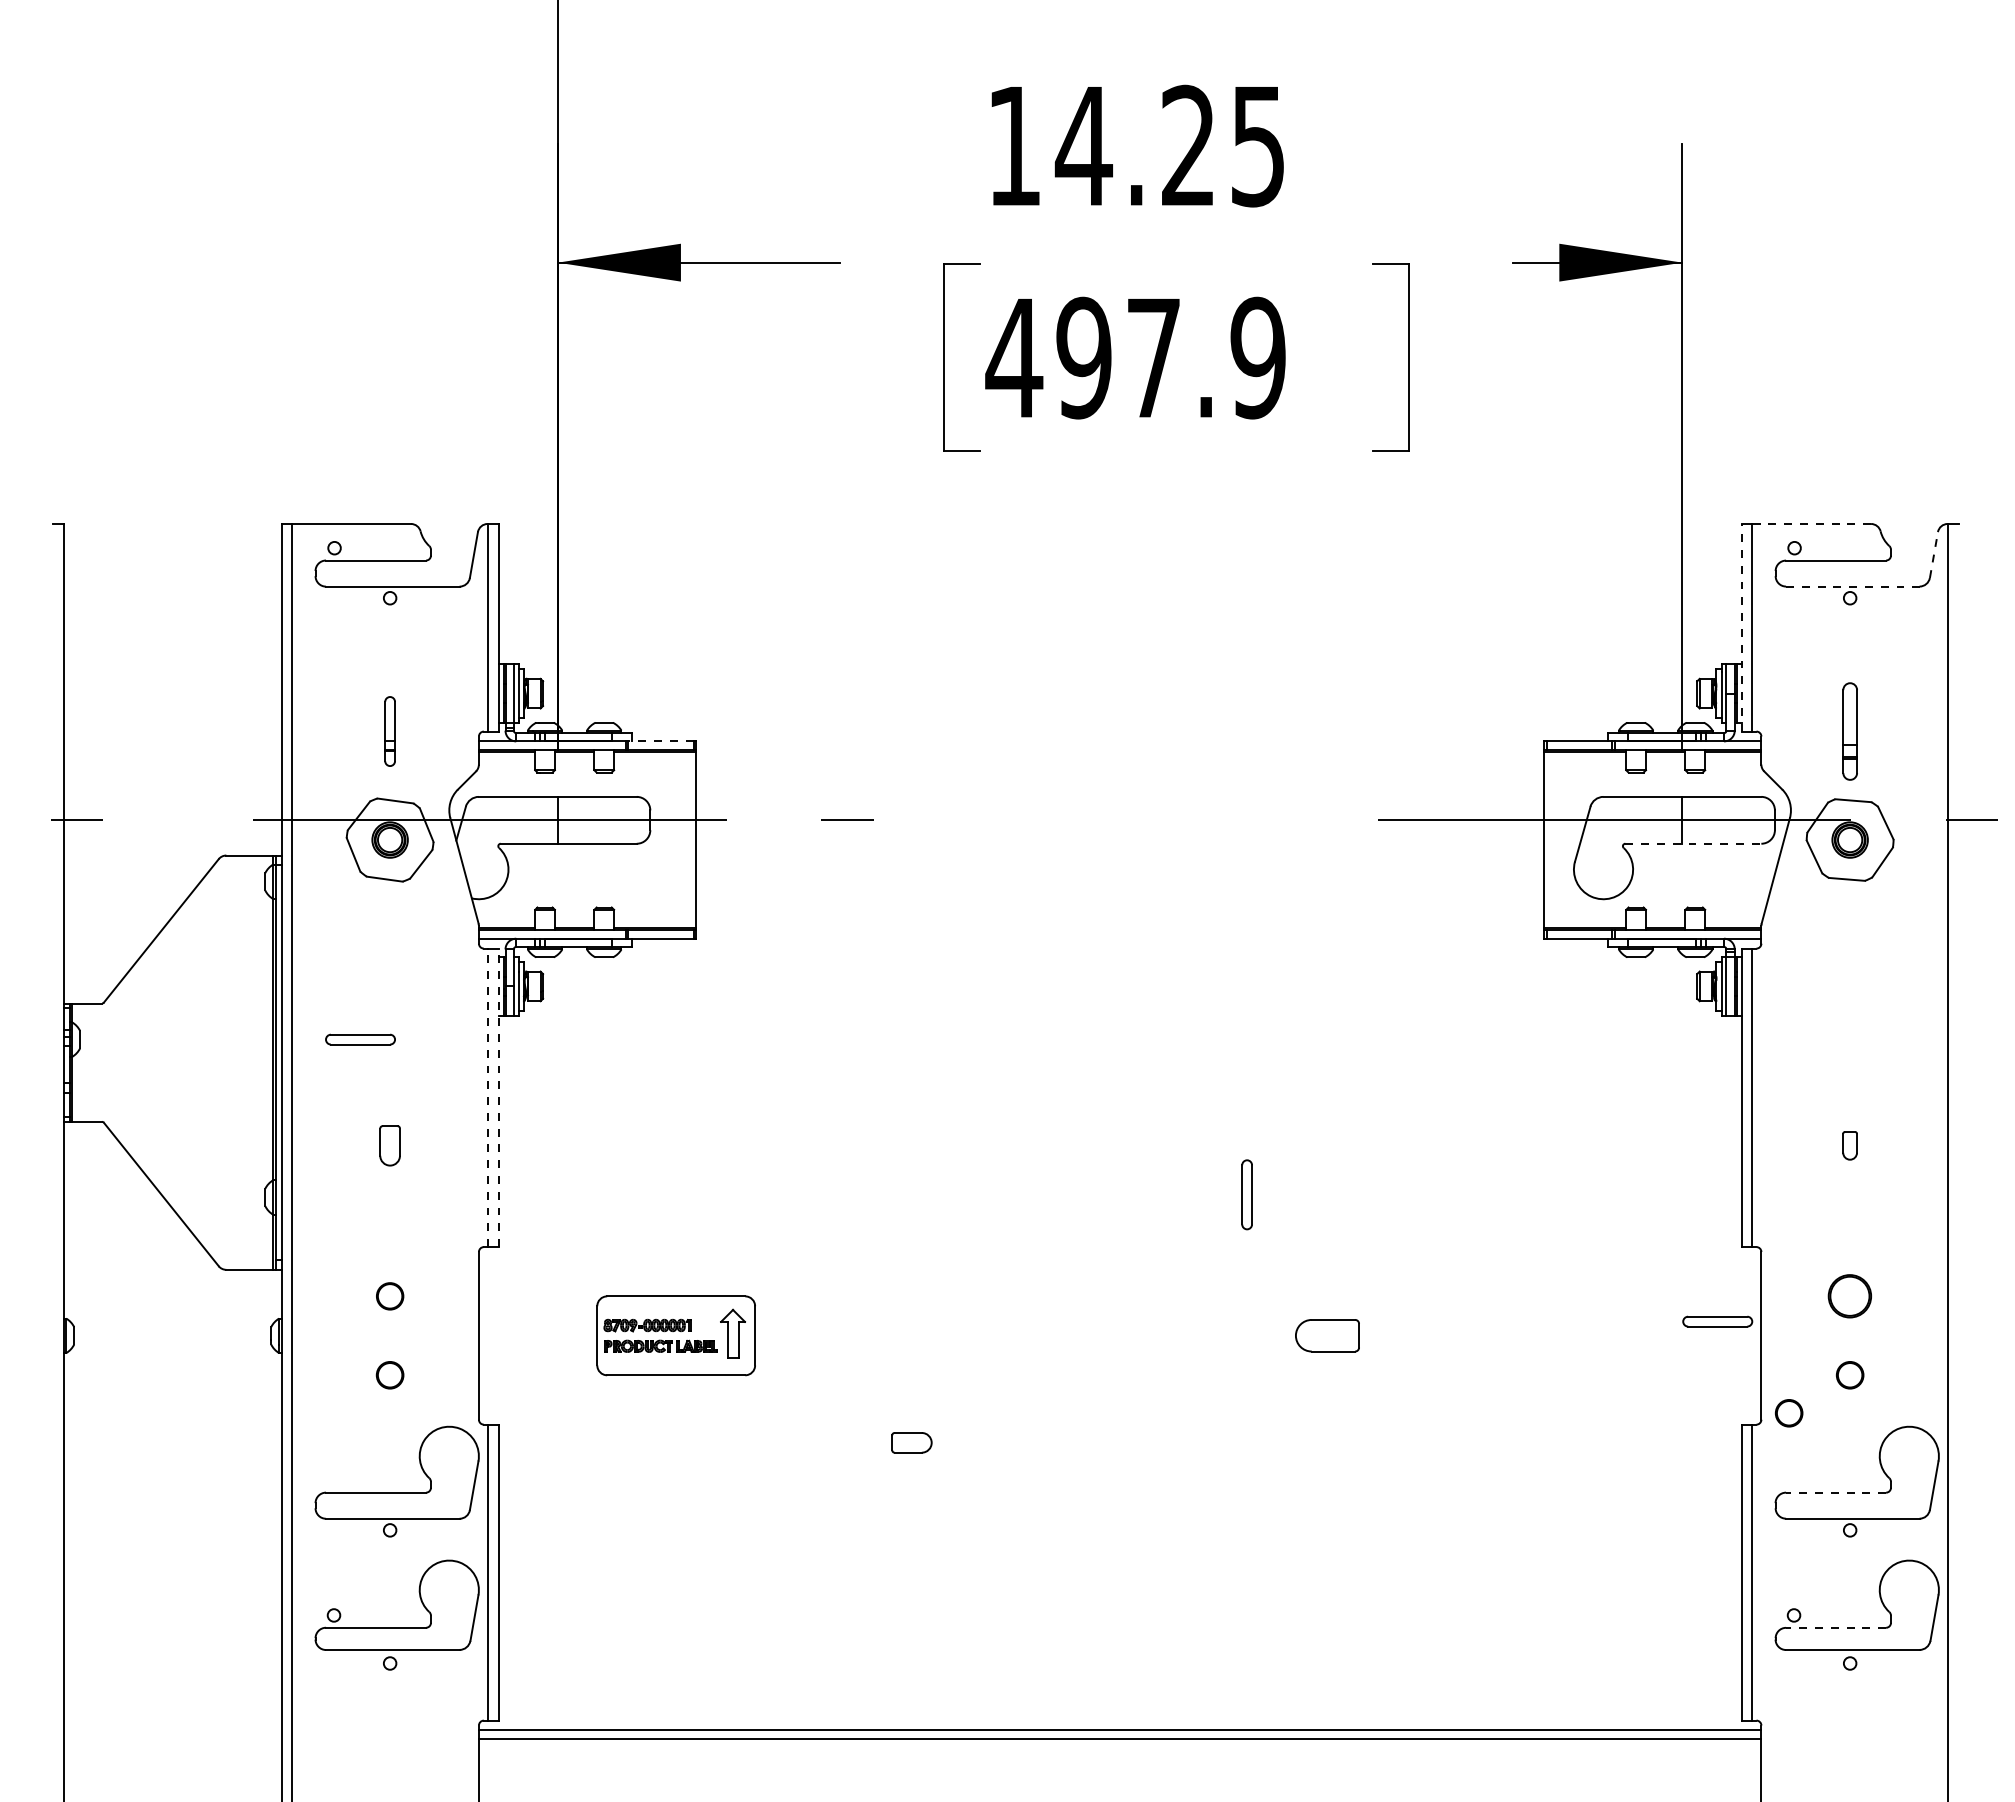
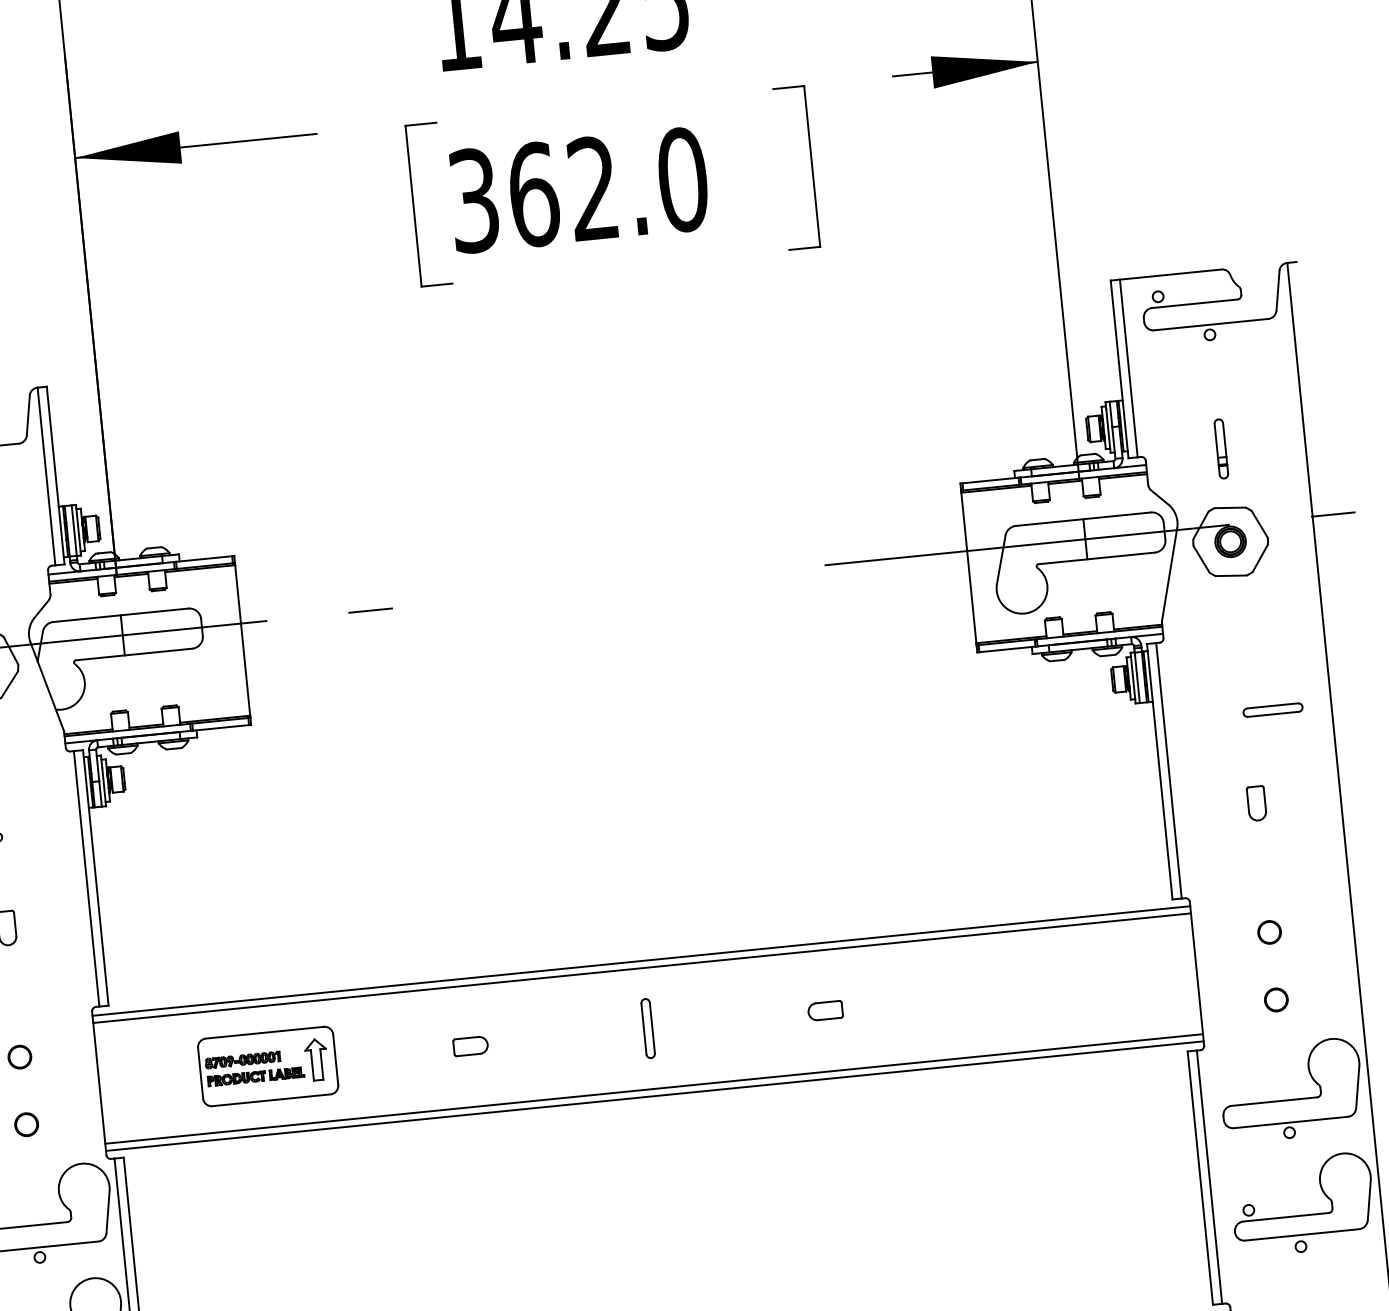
text: (1135, 357) -> (577, 189), 497.9 -> 362.0
line: (1811, 523) -> (1170, 274), dashed -> solid
line: (1934, 554) -> (1278, 290), dashed -> solid
line: (1852, 586) -> (1210, 324), dashed -> solid
line: (1741, 627) -> (1119, 369), dashed -> solid
part: (1849, 731) -> (1220, 448), size x0.71
line: (660, 741) -> (203, 559), dashed -> solid
line: (1693, 843) -> (1096, 558), dashed -> solid
line: (487, 1097) -> (86, 878), dashed -> solid
line: (498, 1097) -> (95, 877), dashed -> solid
part: (1849, 1145) -> (1256, 803), size x1.43
part: (1246, 1194) -> (647, 1028), moved
line: (1119, 1256) -> (640, 960), added
line: (1119, 1265) -> (641, 968), added
circle: (1850, 1296) -> (1269, 932), size x0.62
part: (1717, 1321) -> (1272, 710), moved
part: (1326, 1335) -> (824, 1010), size x0.62
line: (1119, 1406) -> (653, 1089), added
part: (1788, 1413) -> (1226, 1037), removed
line: (1119, 1414) -> (654, 1095), added
part: (911, 1442) -> (470, 1046), moved
line: (1836, 1492) -> (1274, 1101), dashed -> solid
line: (1836, 1627) -> (1286, 1217), dashed -> solid

